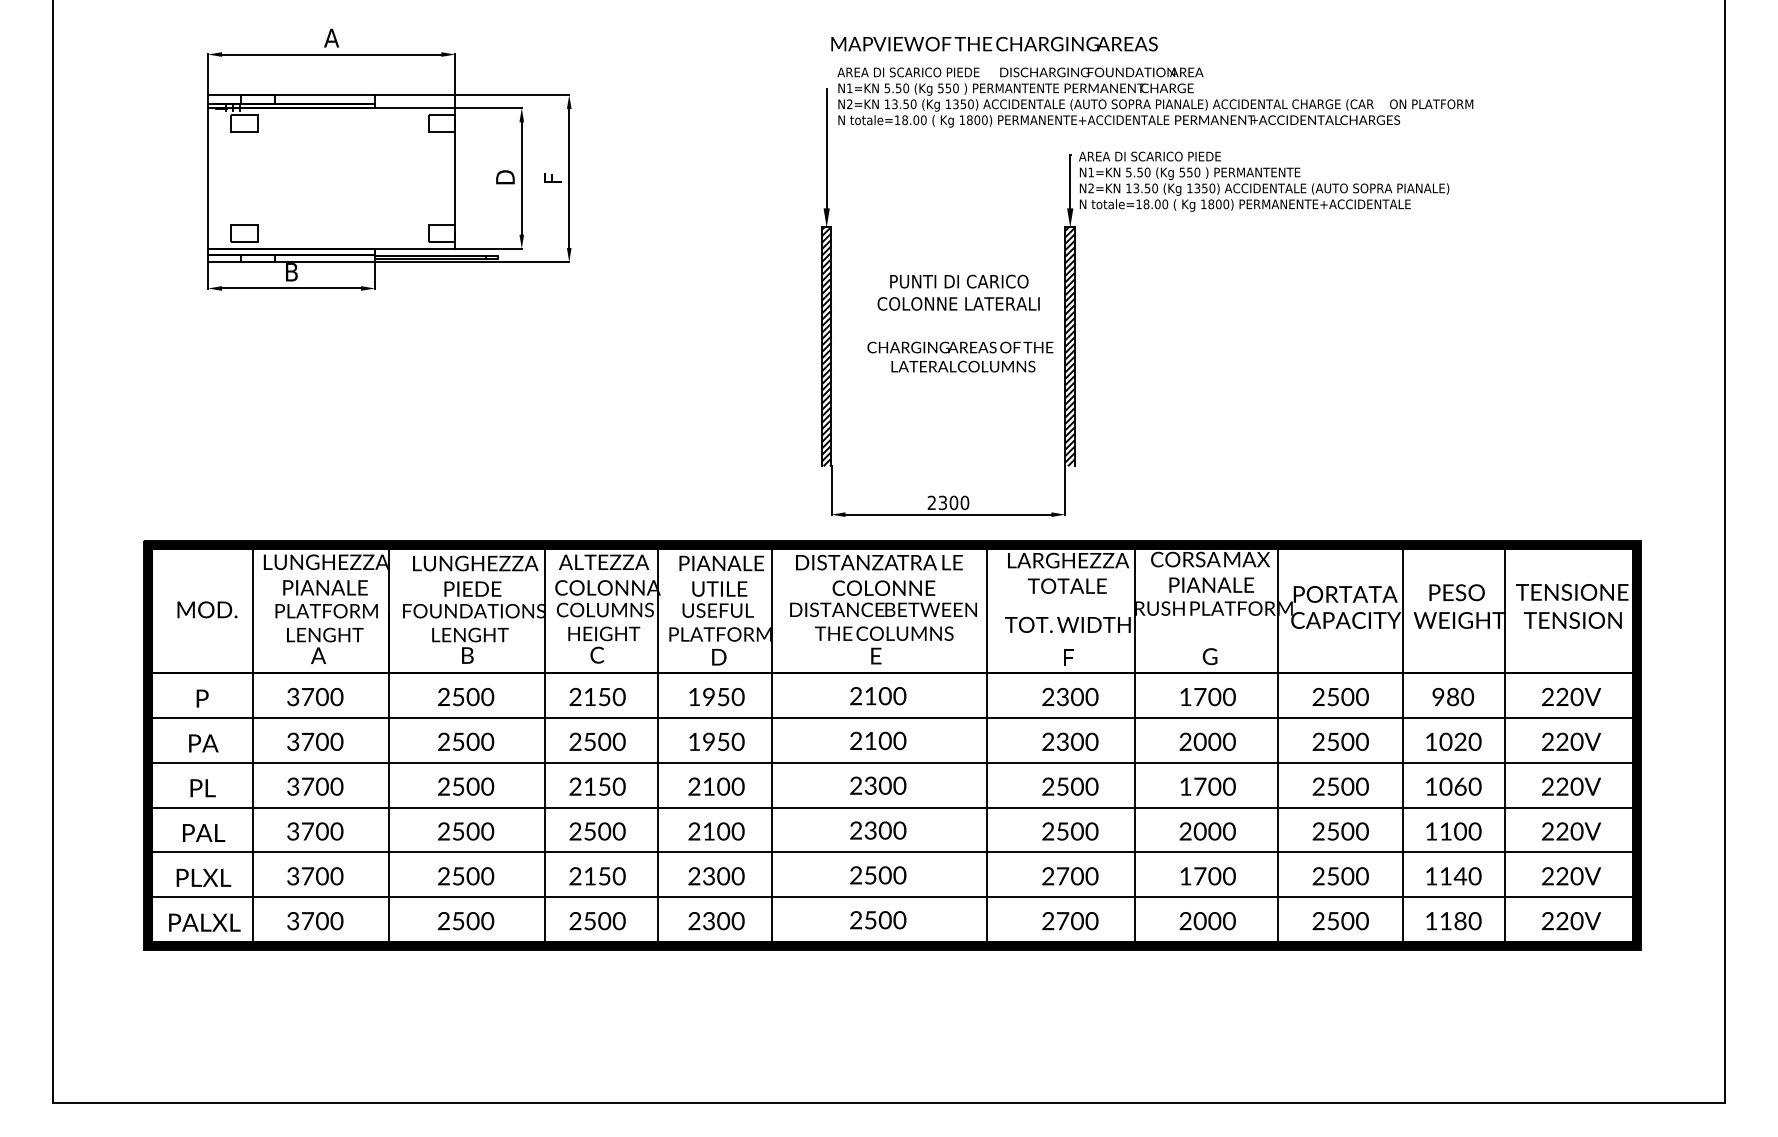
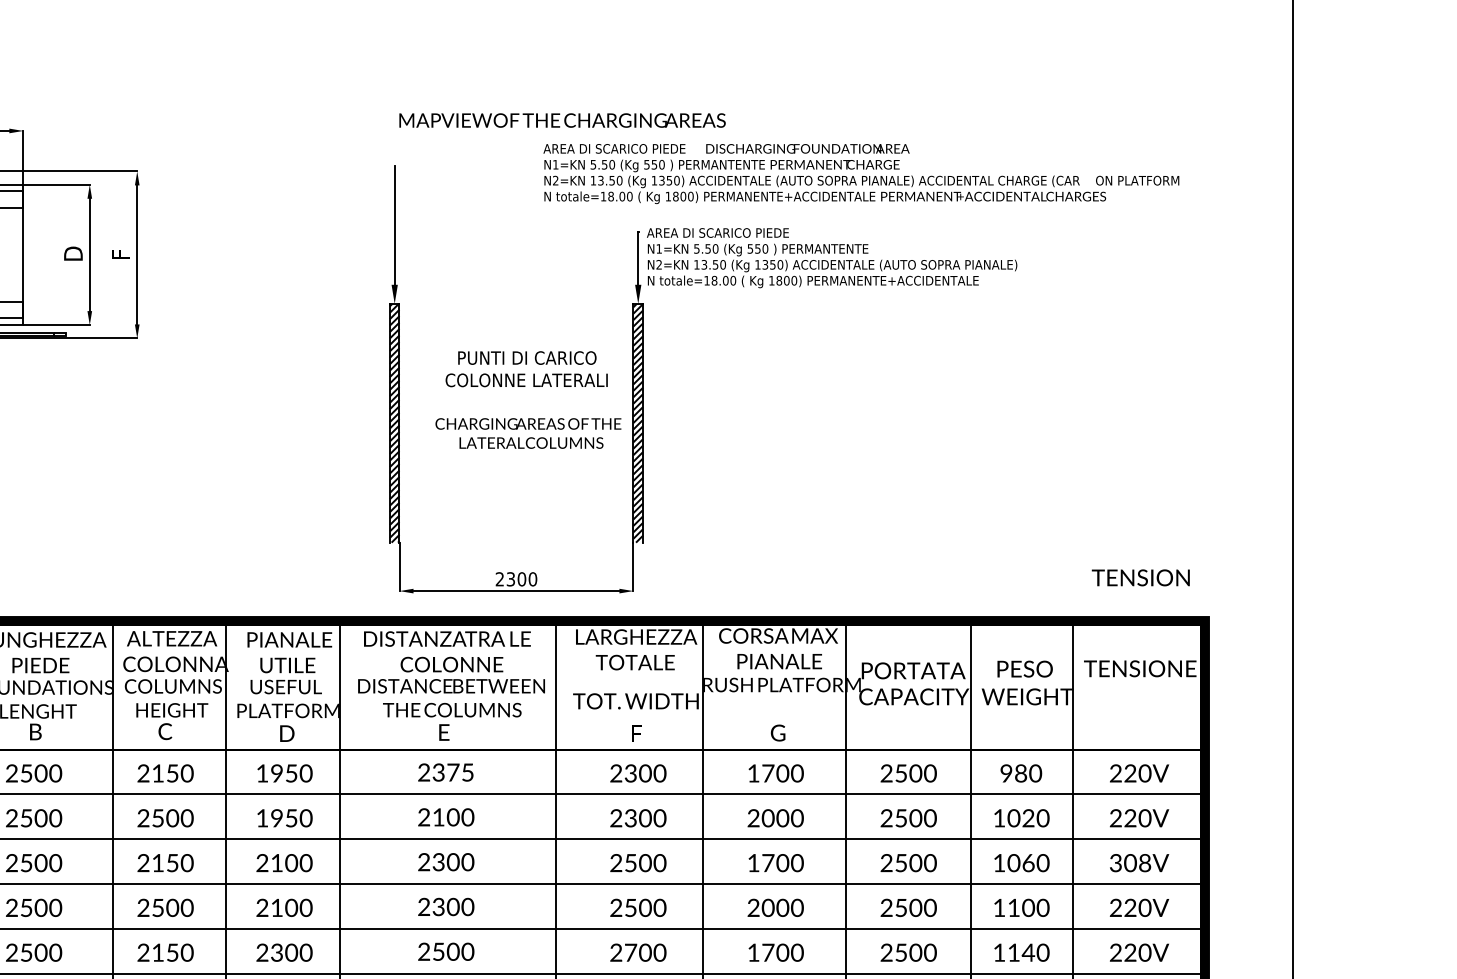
text: (1155, 97) -> (861, 173), moved
text: (1572, 620) -> (1140, 577), moved
text: (885, 696) -> (453, 772), 2100 -> 2375
text: (1562, 786) -> (1130, 862), 220V -> 308V

